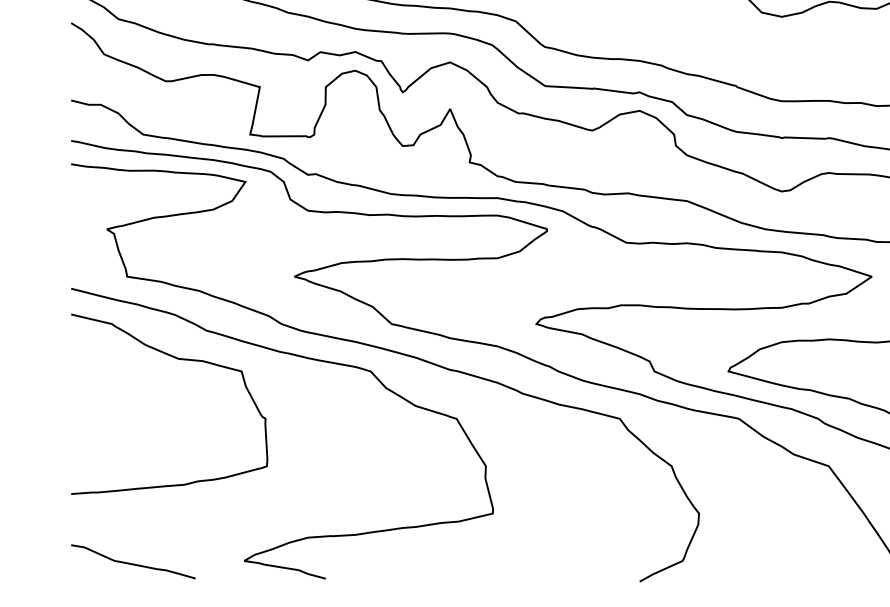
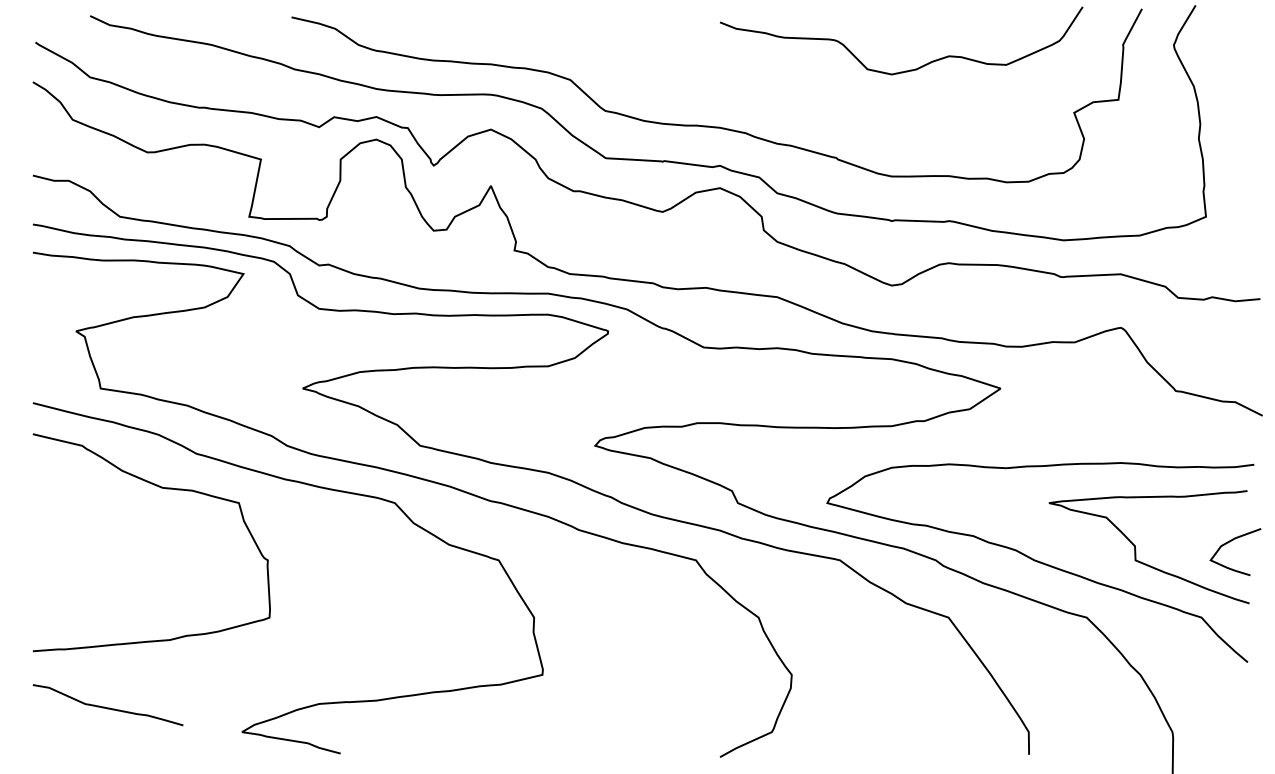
curve: (132, 563) -> (107, 707), moved

